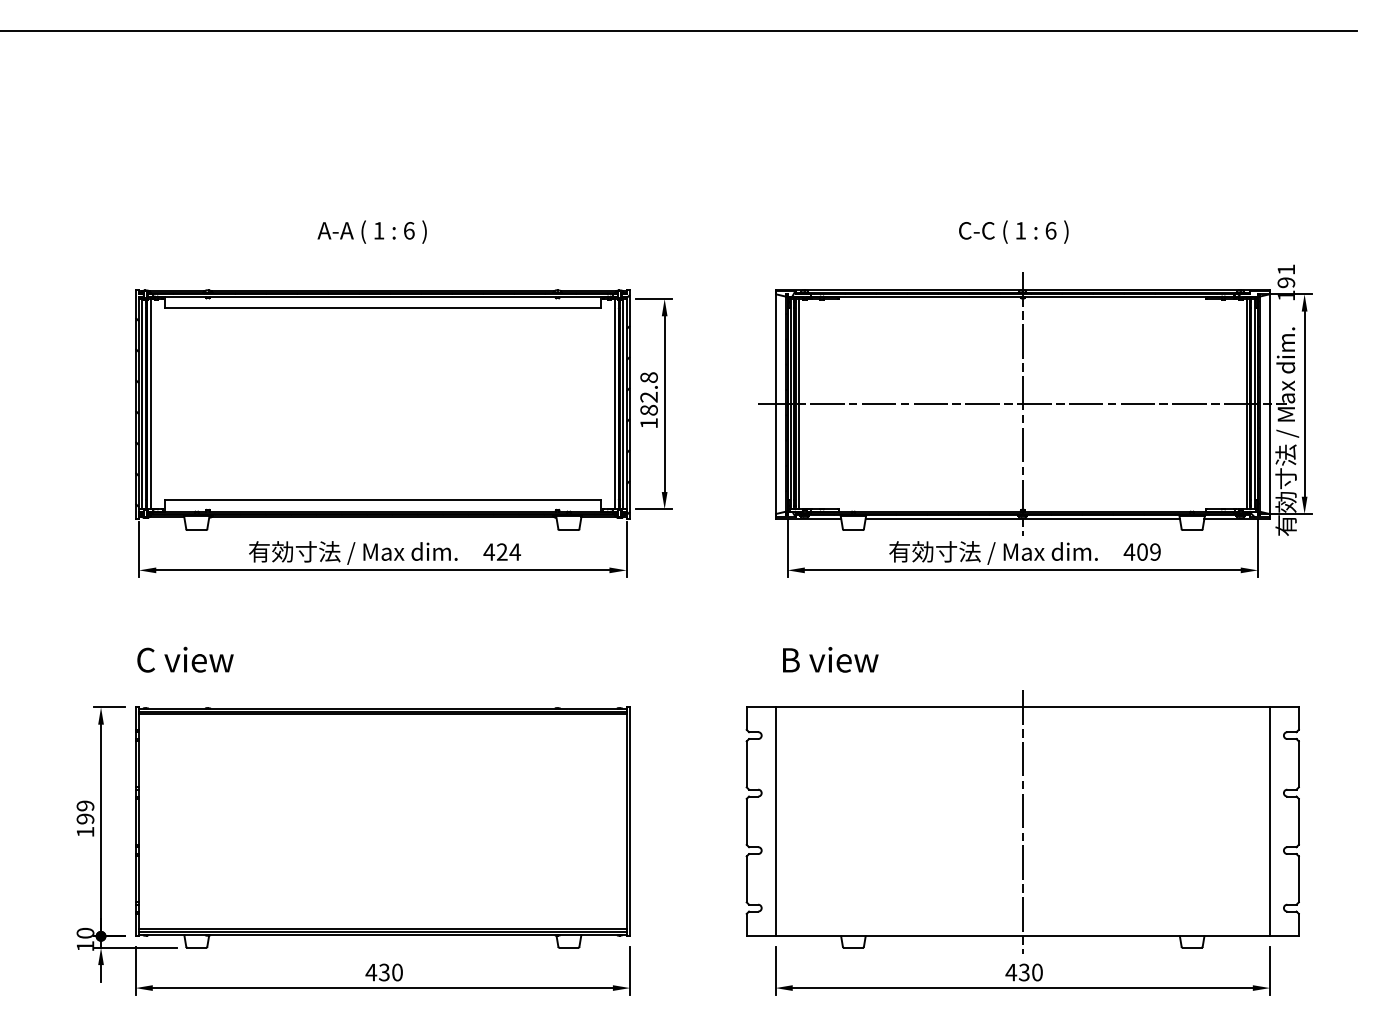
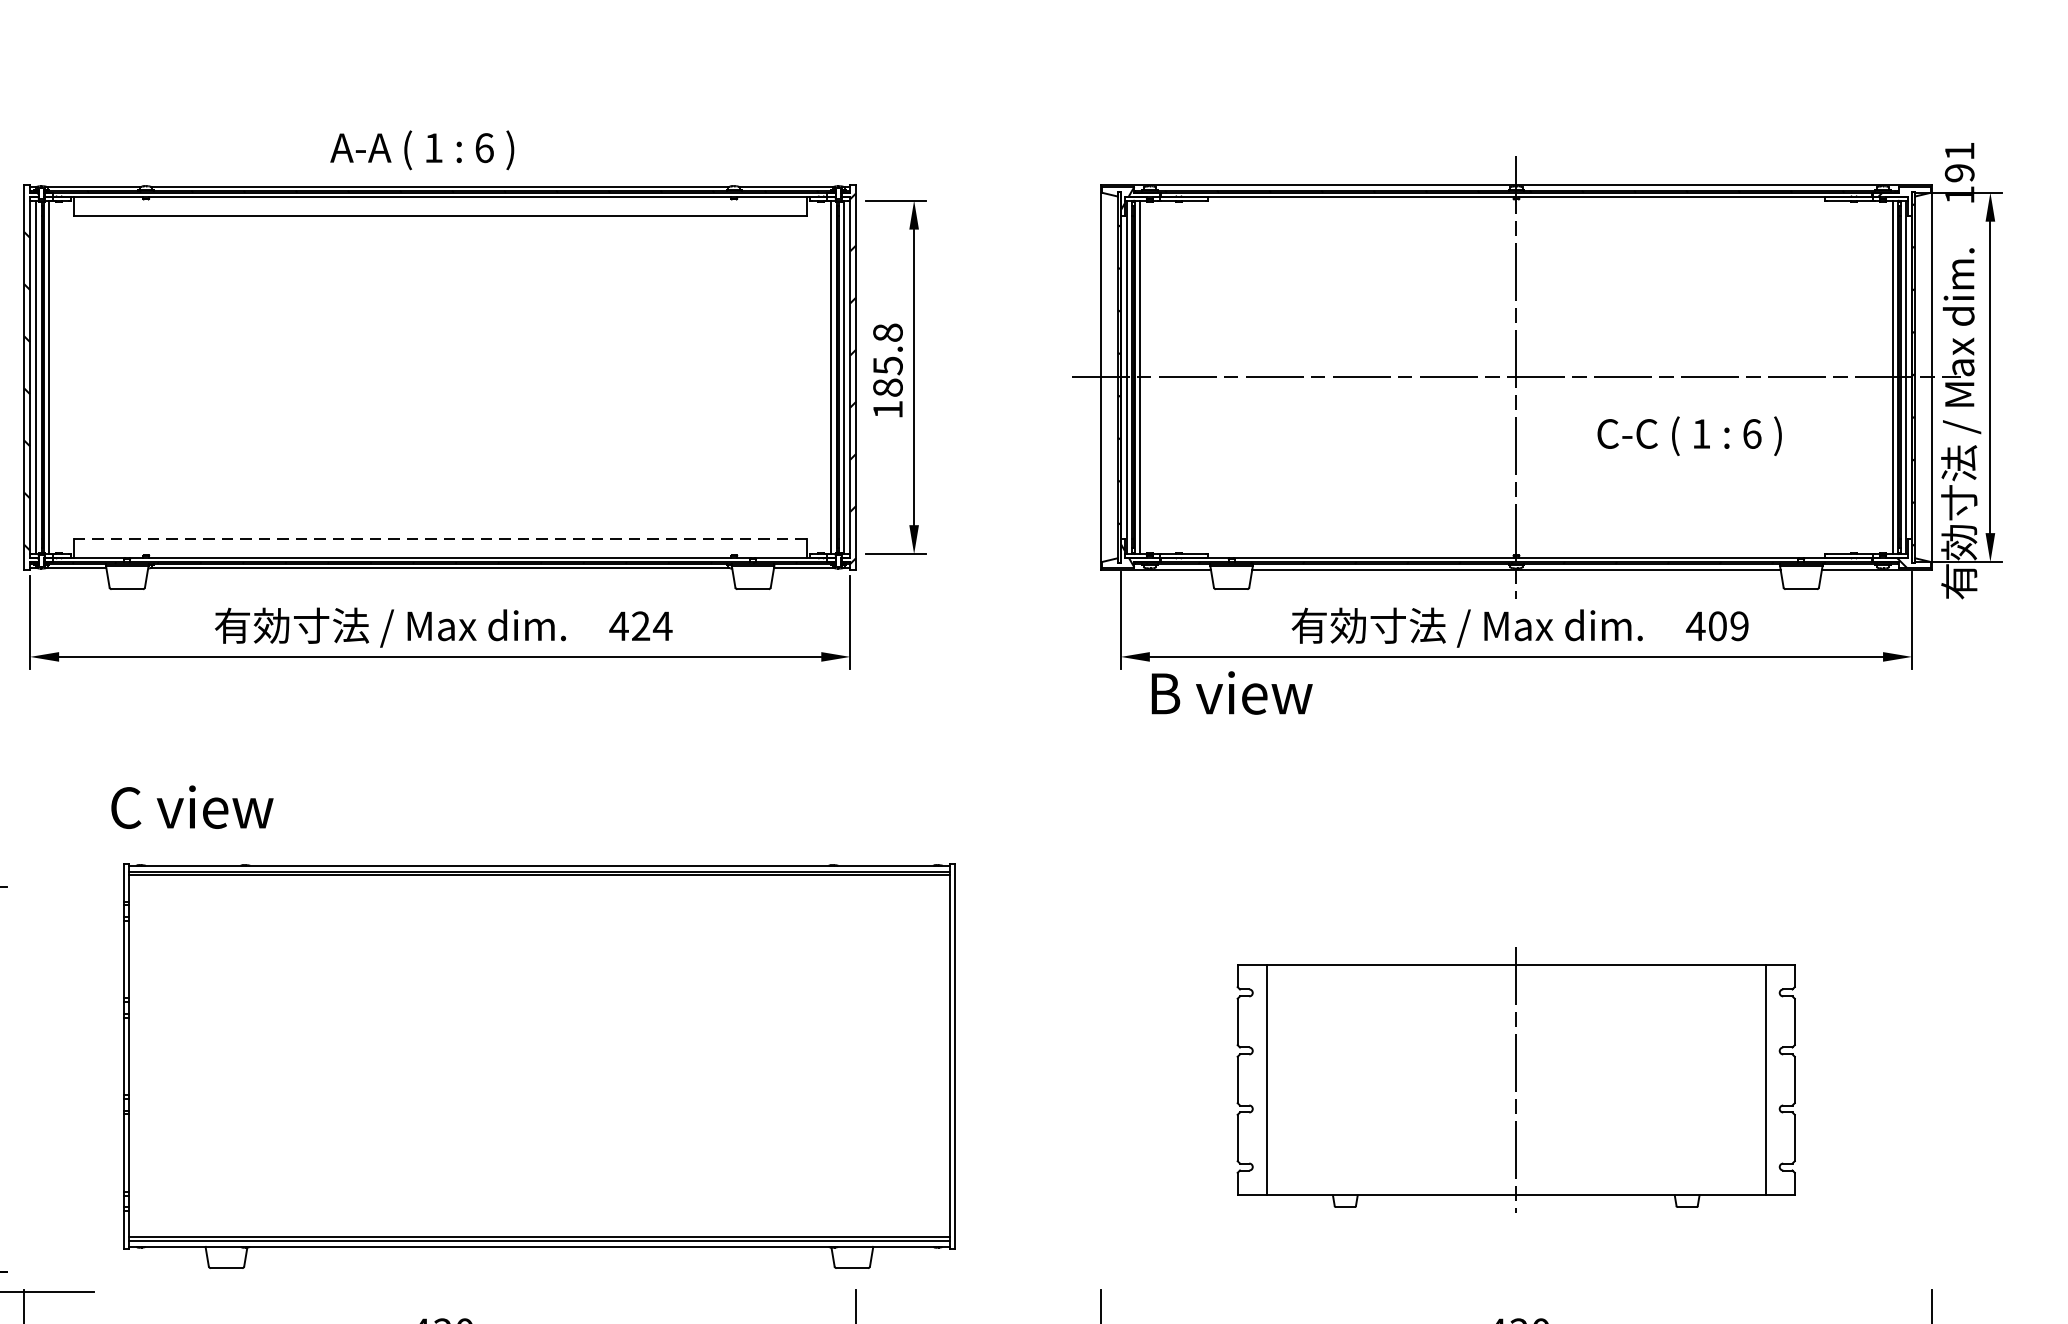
text: (371, 231) -> (421, 149), moved
text: (1013, 231) -> (1689, 435), moved
text: (648, 396) -> (886, 364), 182.8 -> 185.8
line: (382, 500) -> (439, 539), solid -> dashed
text: (185, 659) -> (192, 806), moved
text: (830, 659) -> (1231, 692), moved
part: (1022, 821) -> (1515, 1079), size x0.6
part: (382, 827) -> (538, 1065), moved

